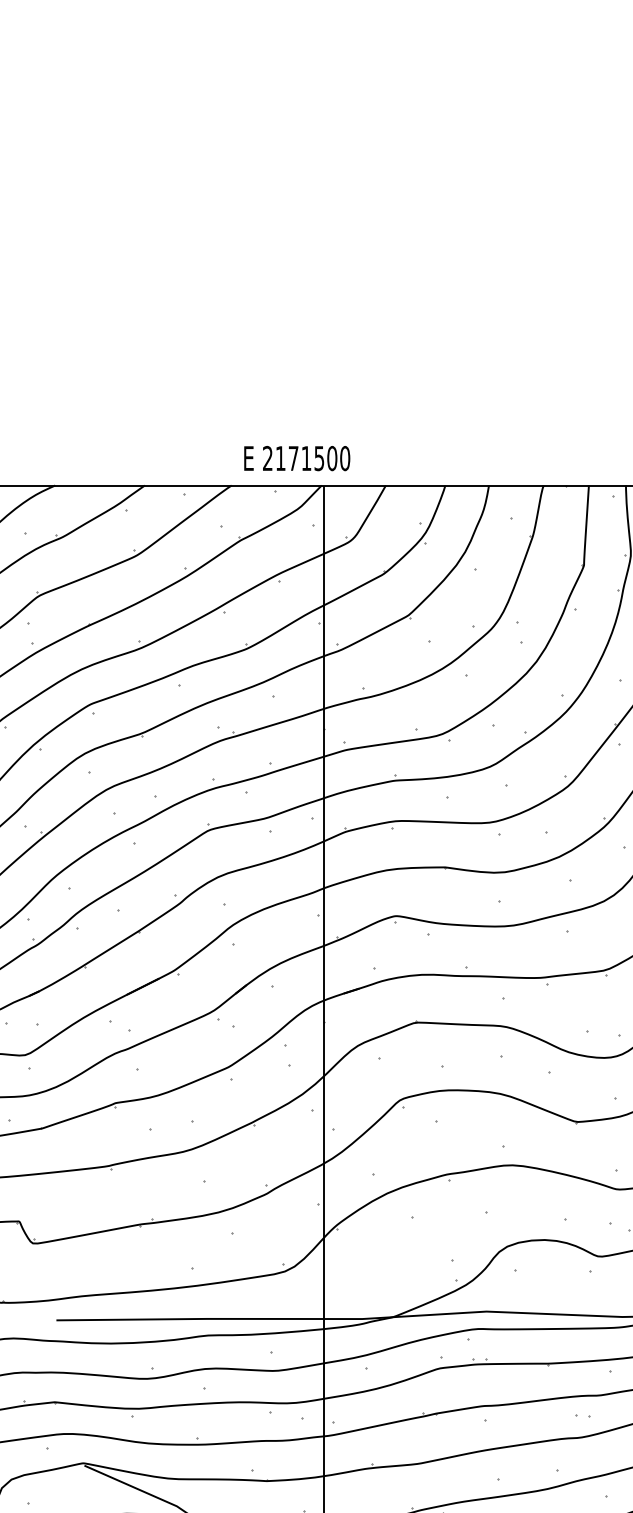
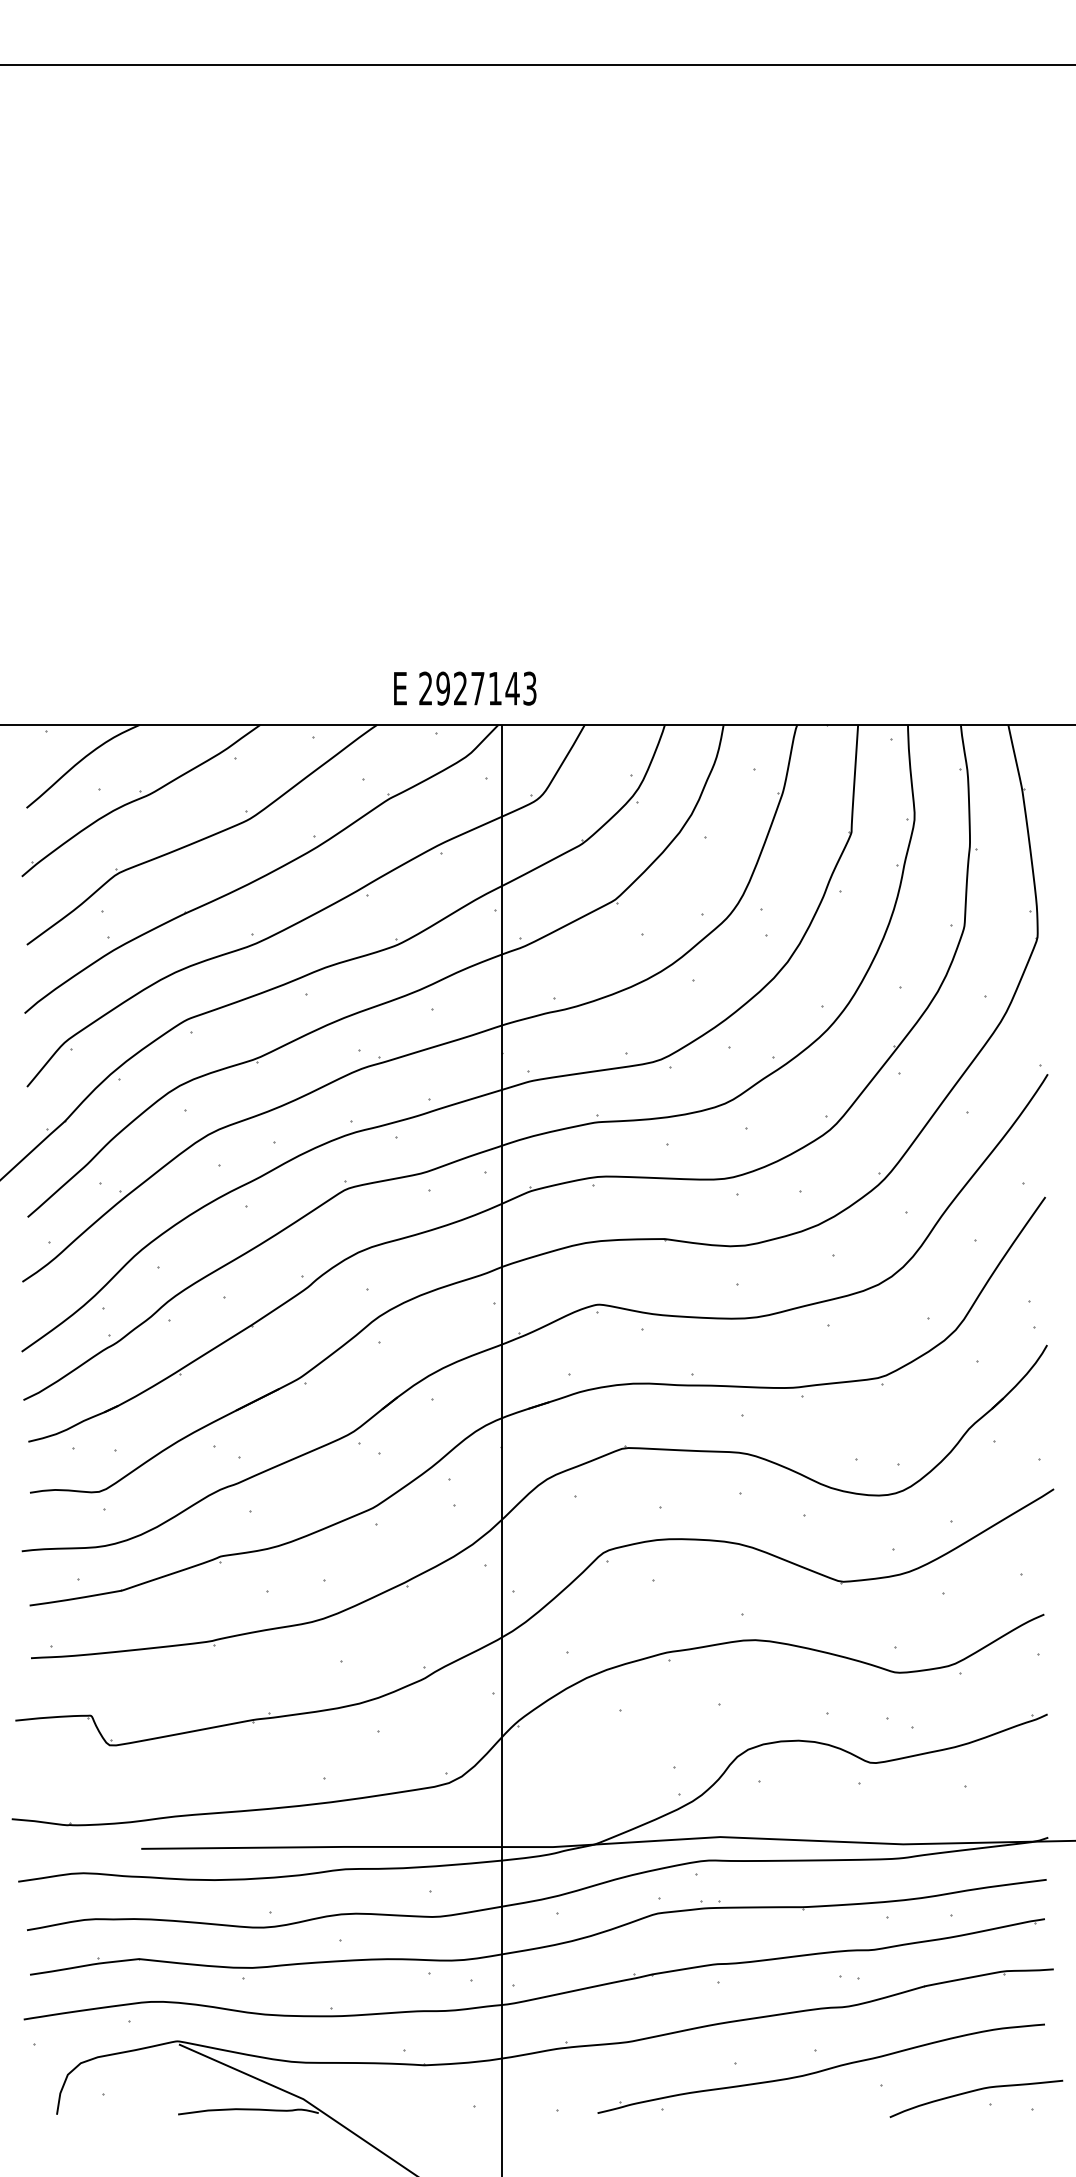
text: (312, 458) -> (486, 688), 2171500 -> 2927143

